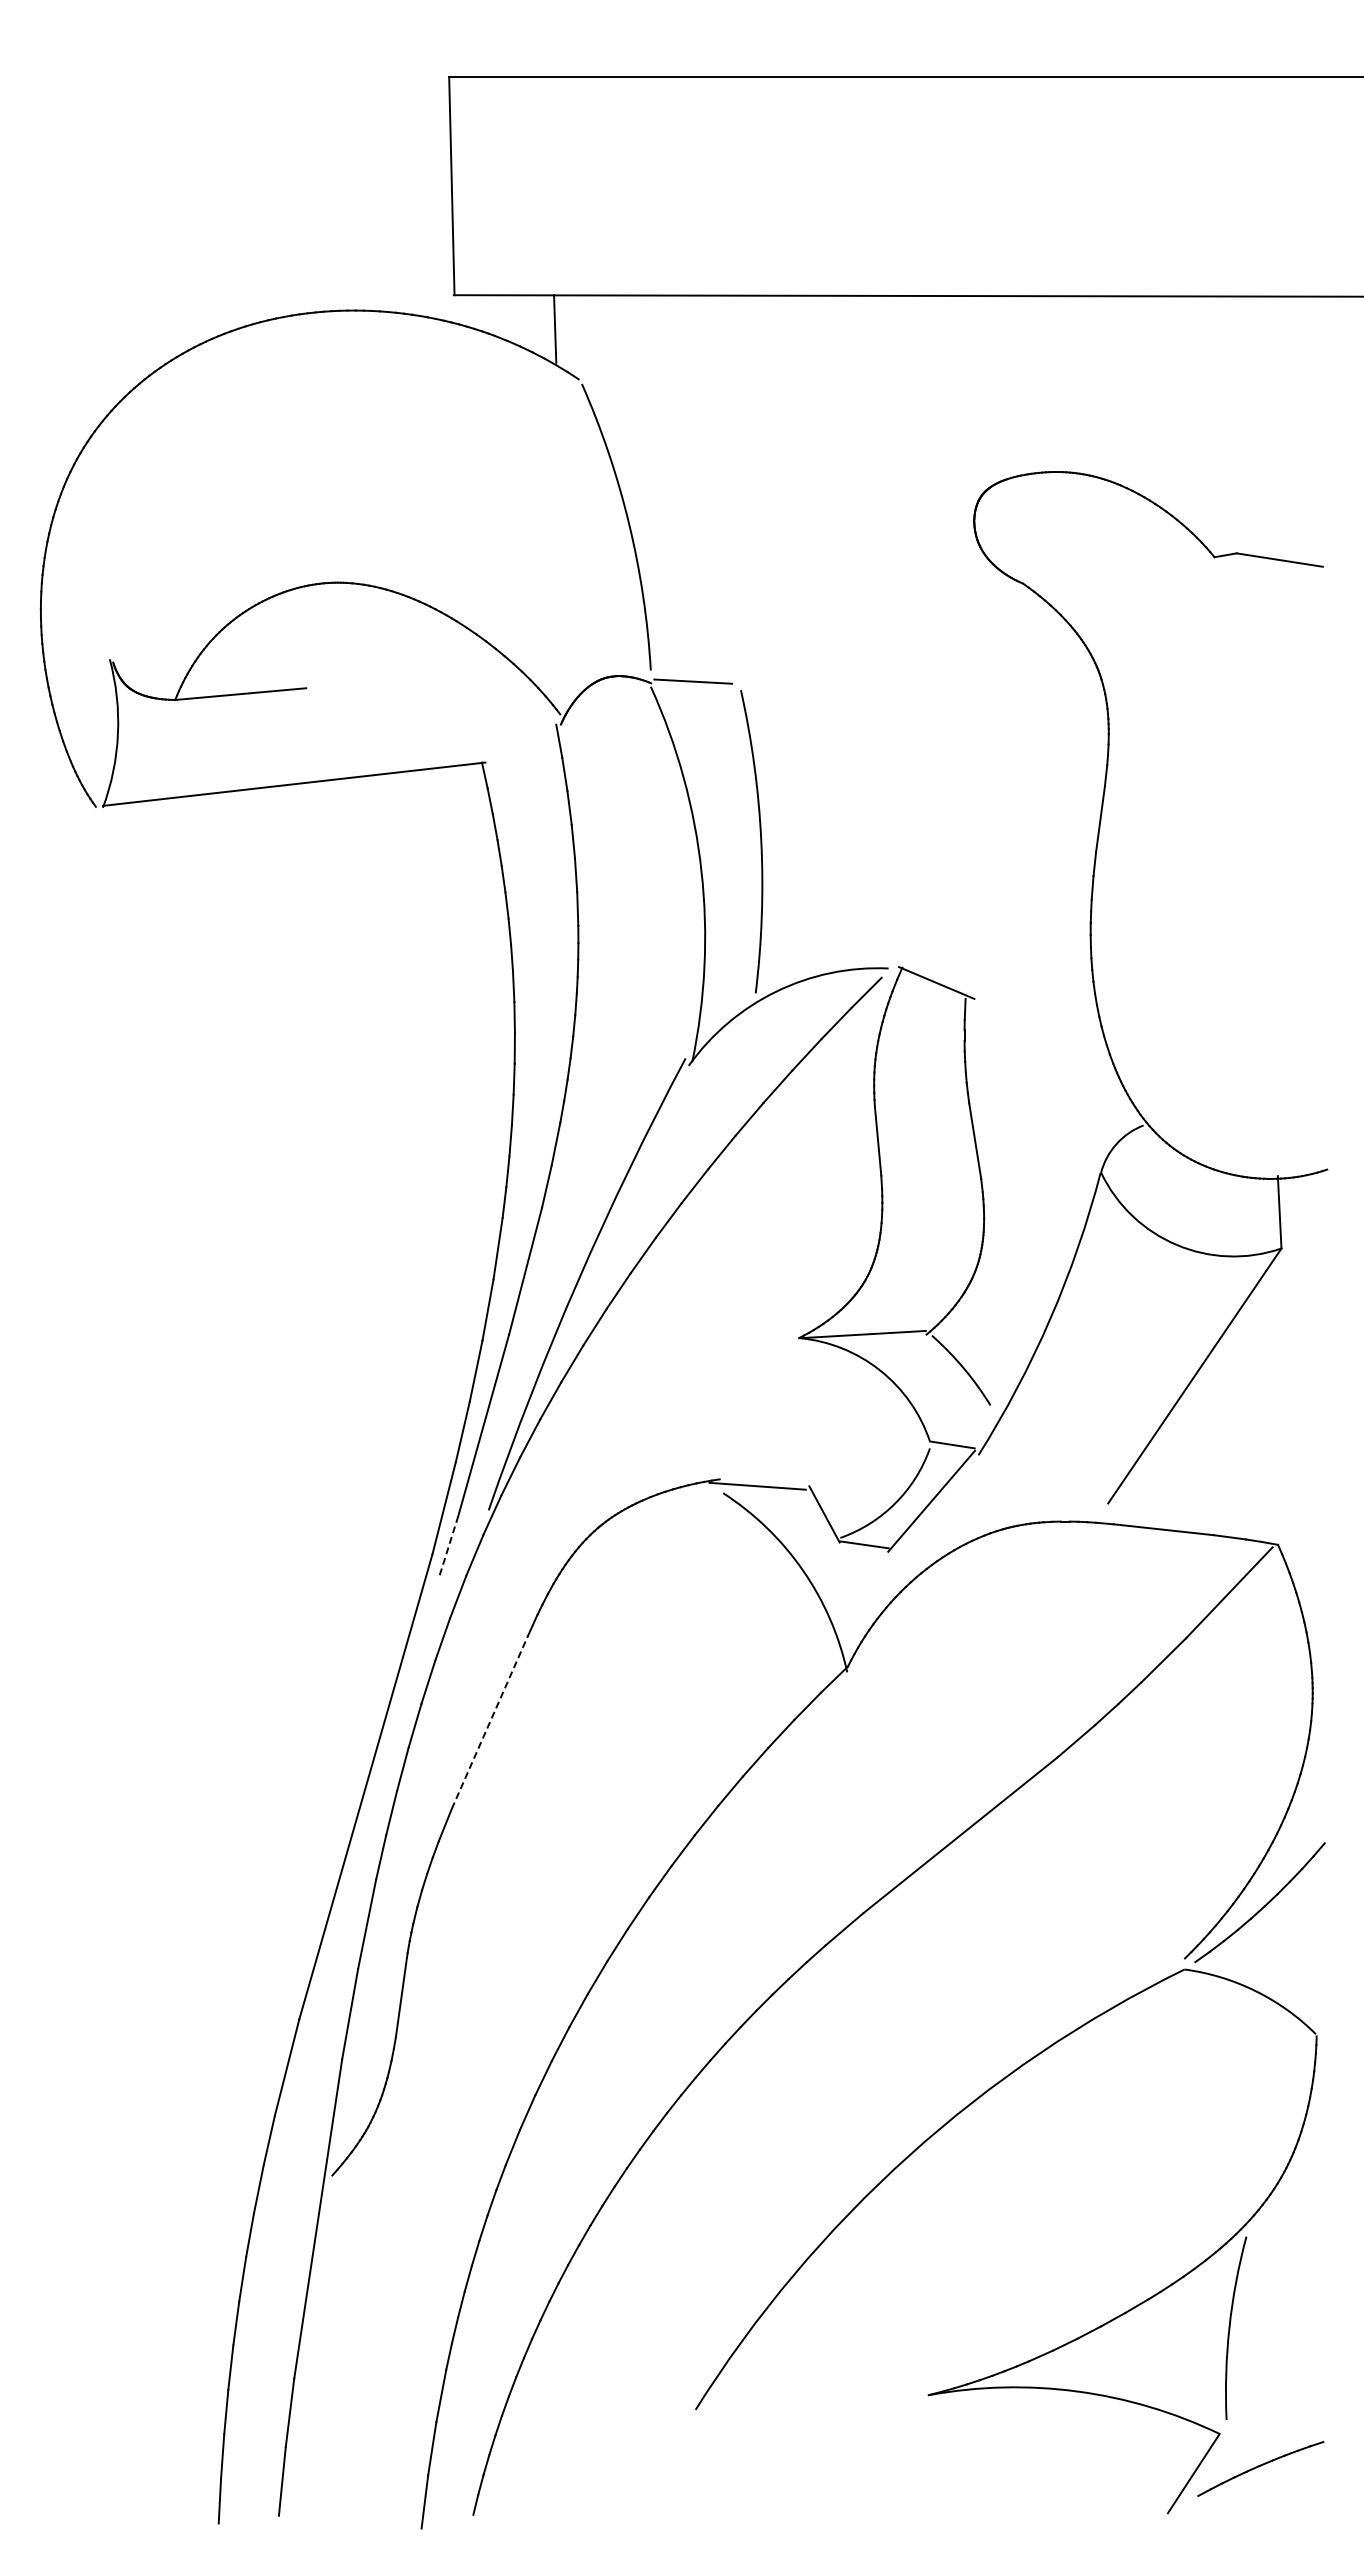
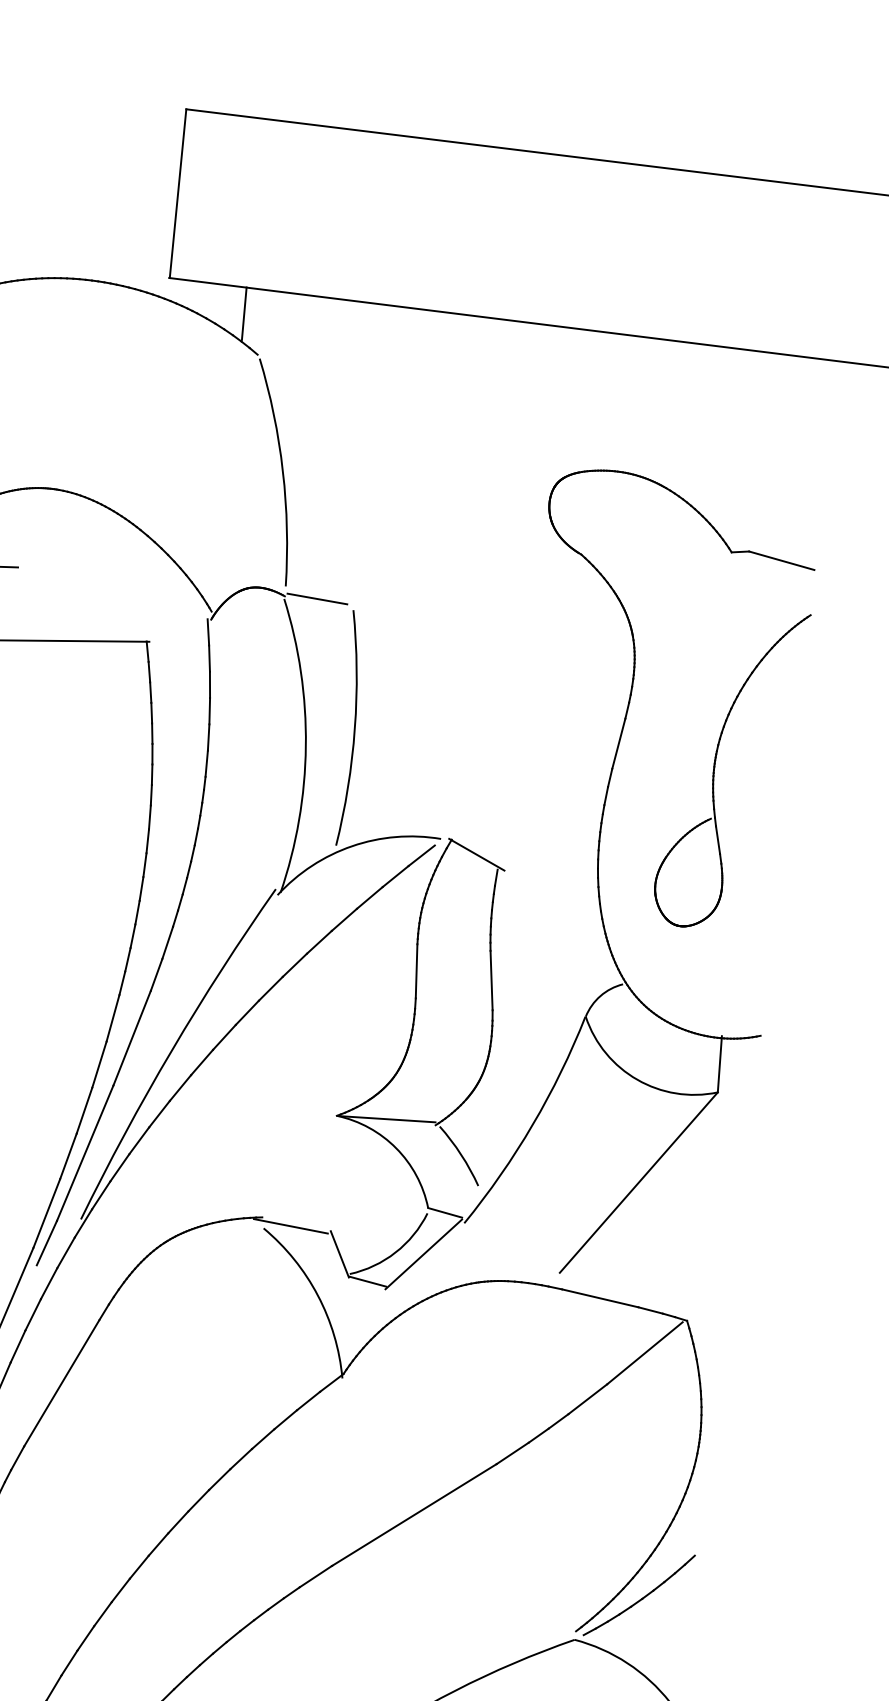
part: (1226, 833) -> (714, 766), added
line: (448, 1546) -> (46, 1243), dashed -> solid
line: (489, 1722) -> (61, 1383), dashed -> solid

